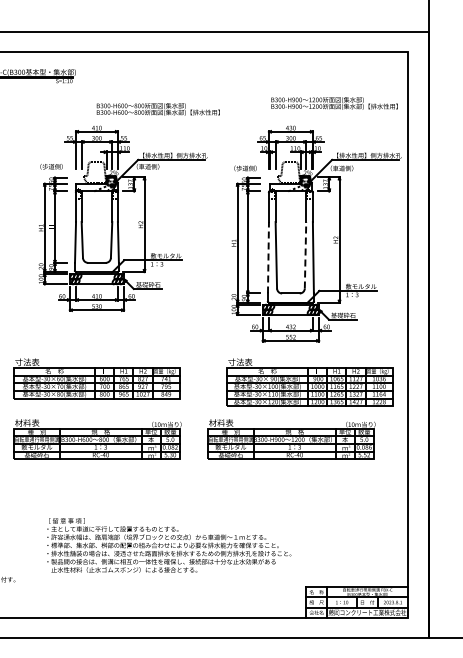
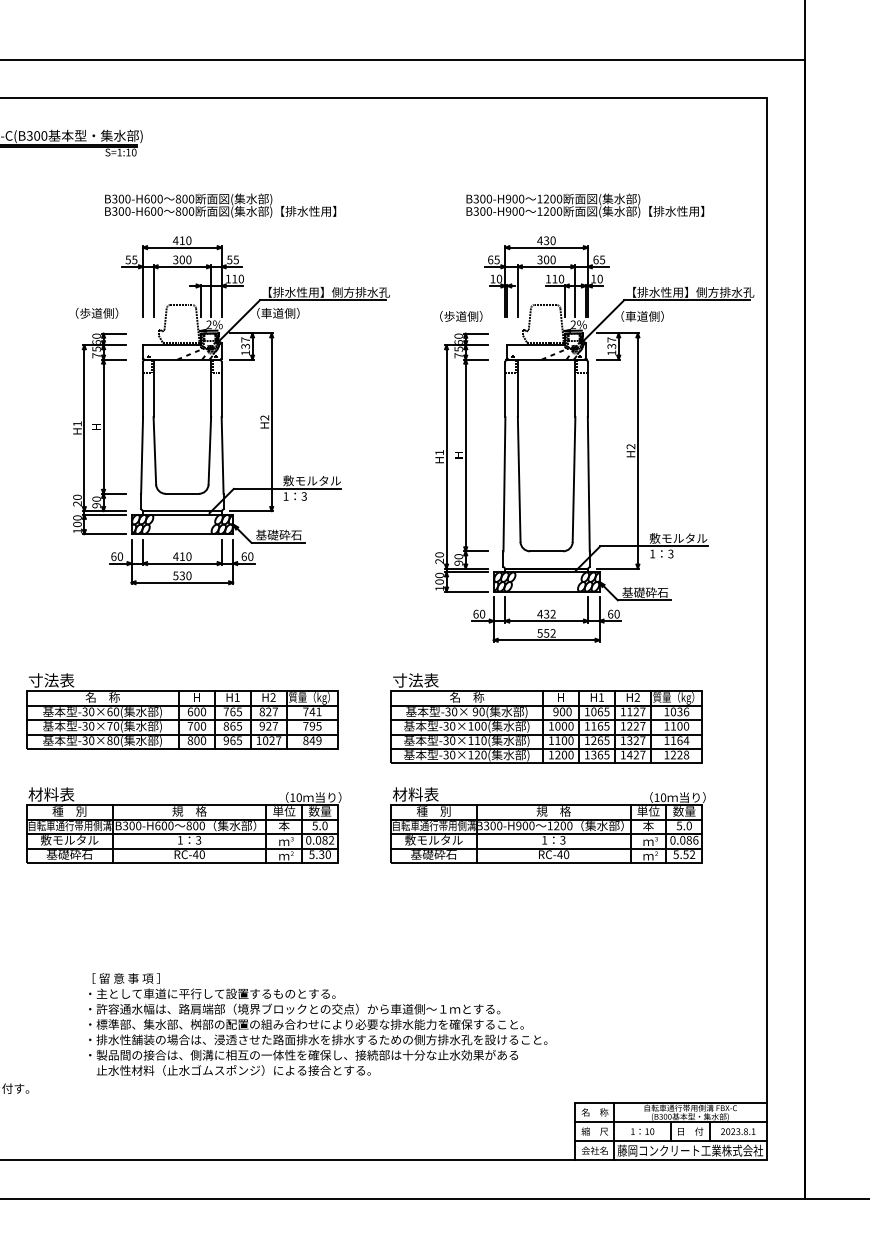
text: (334, 103) -> (585, 205), moved
text: (157, 109) -> (219, 205), moved
line: (305, 254) -> (573, 478), dashed -> solid
line: (268, 257) -> (504, 483), dashed -> solid
part: (309, 382) -> (545, 718), moved

